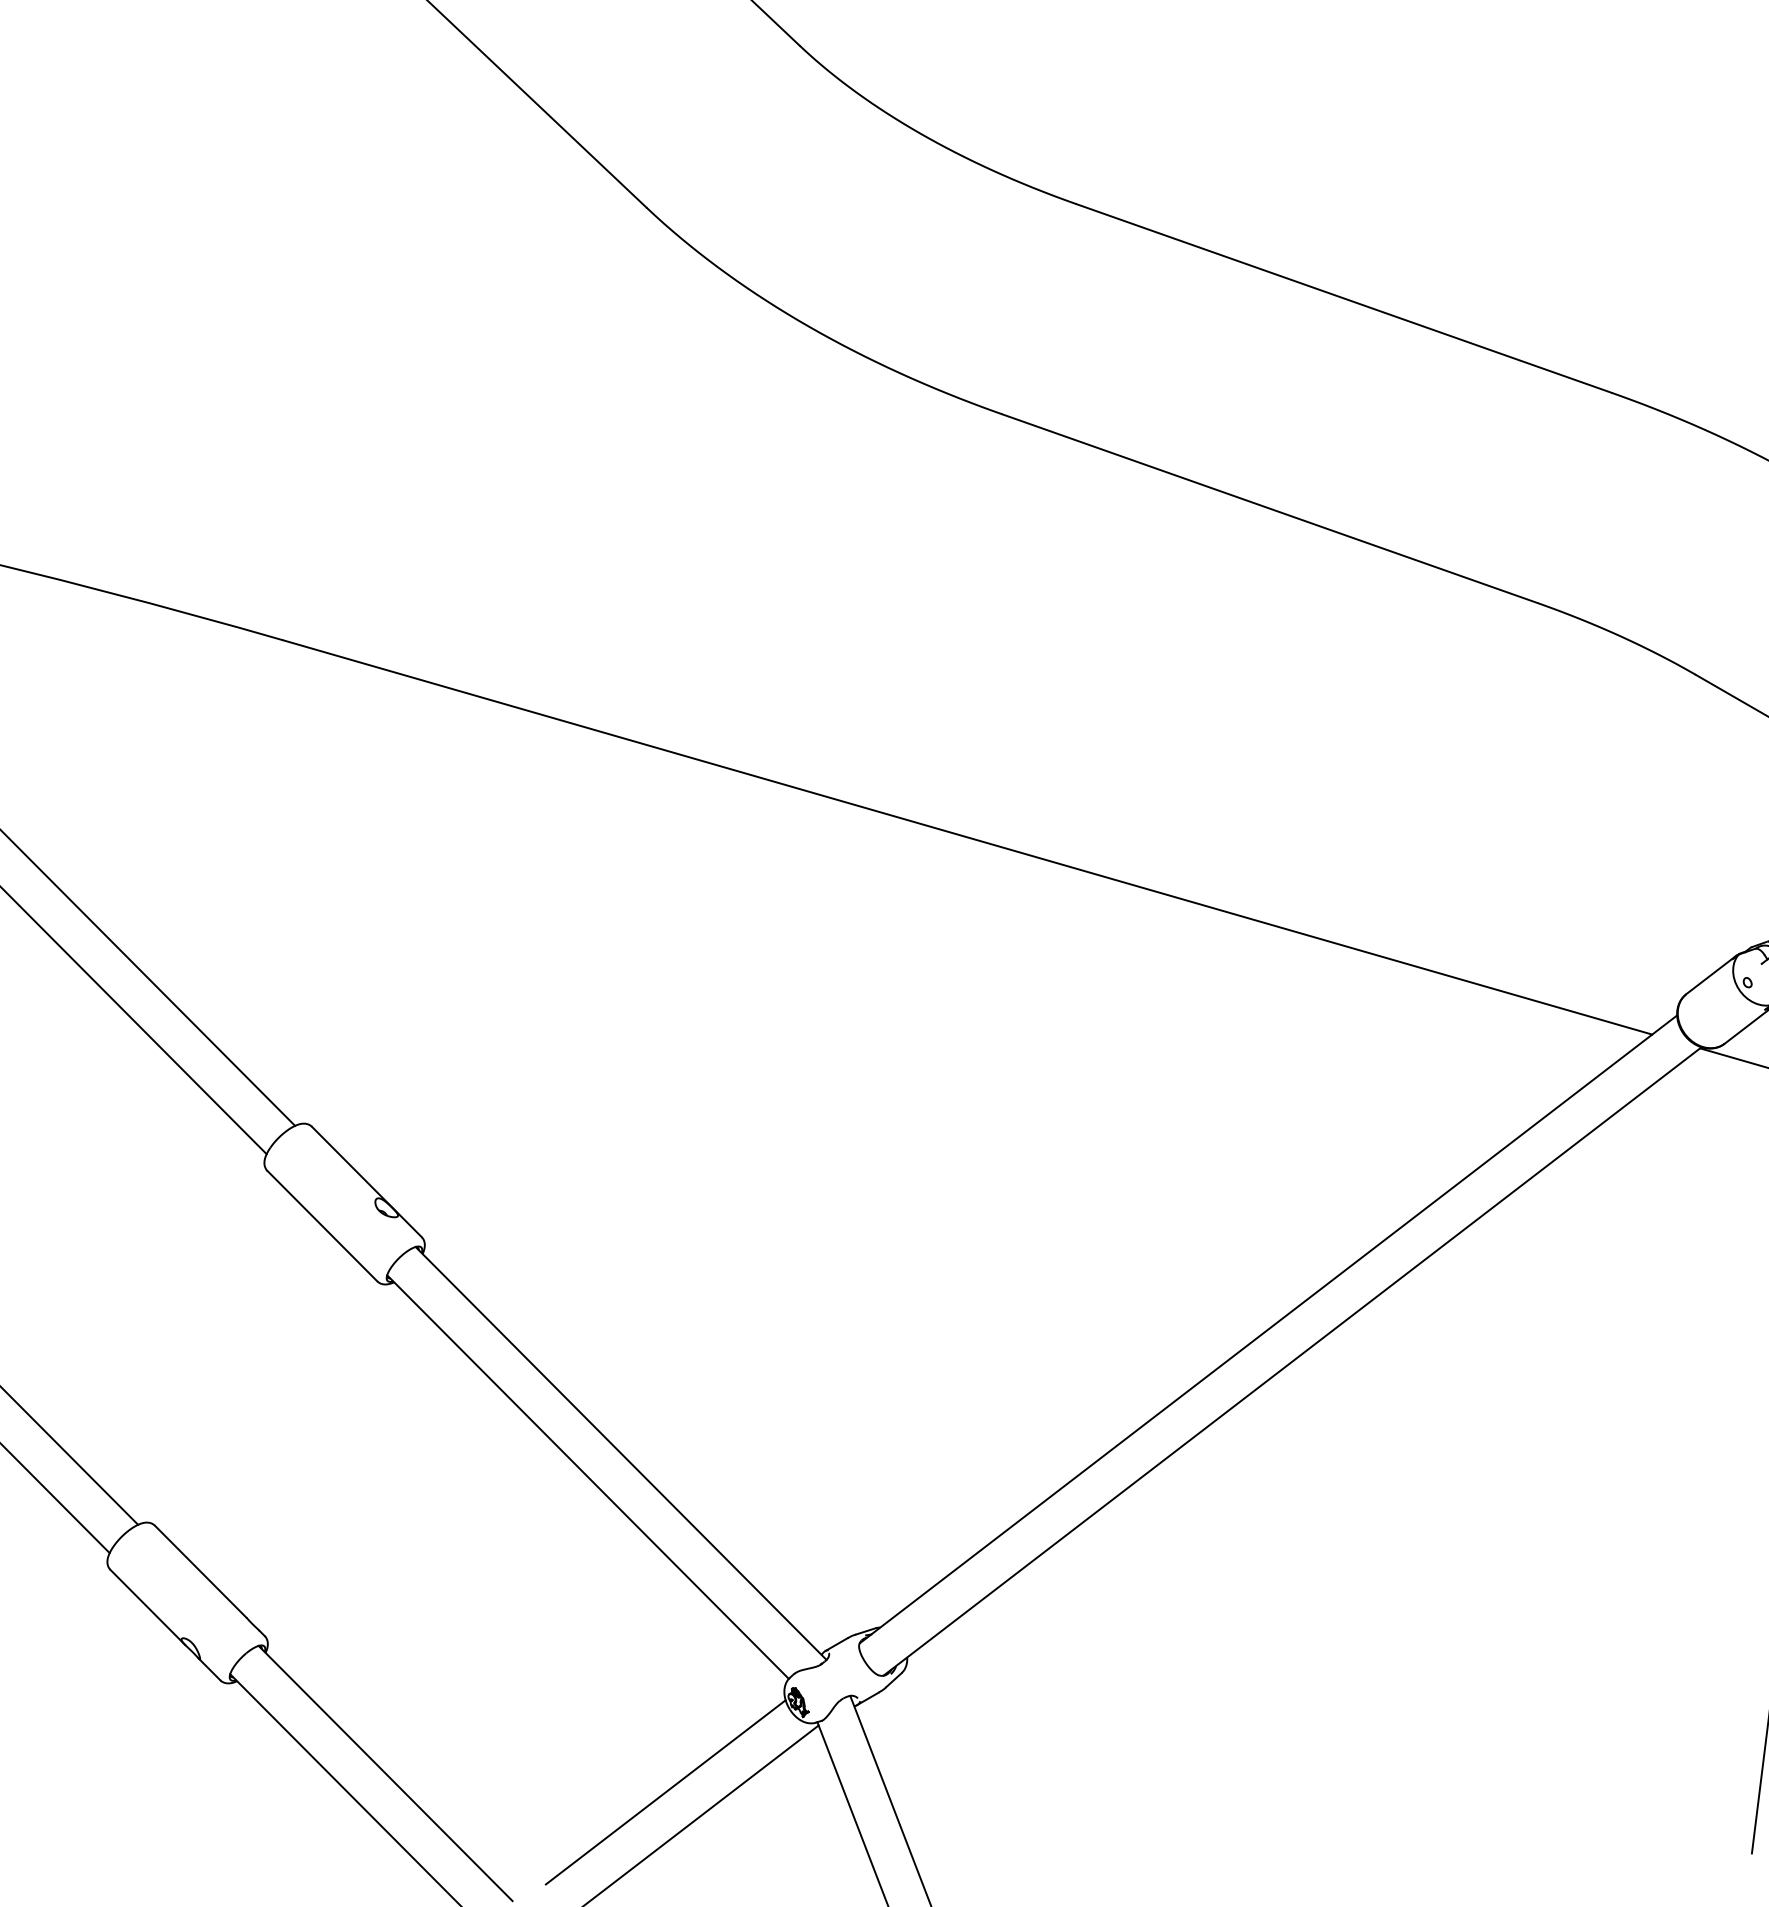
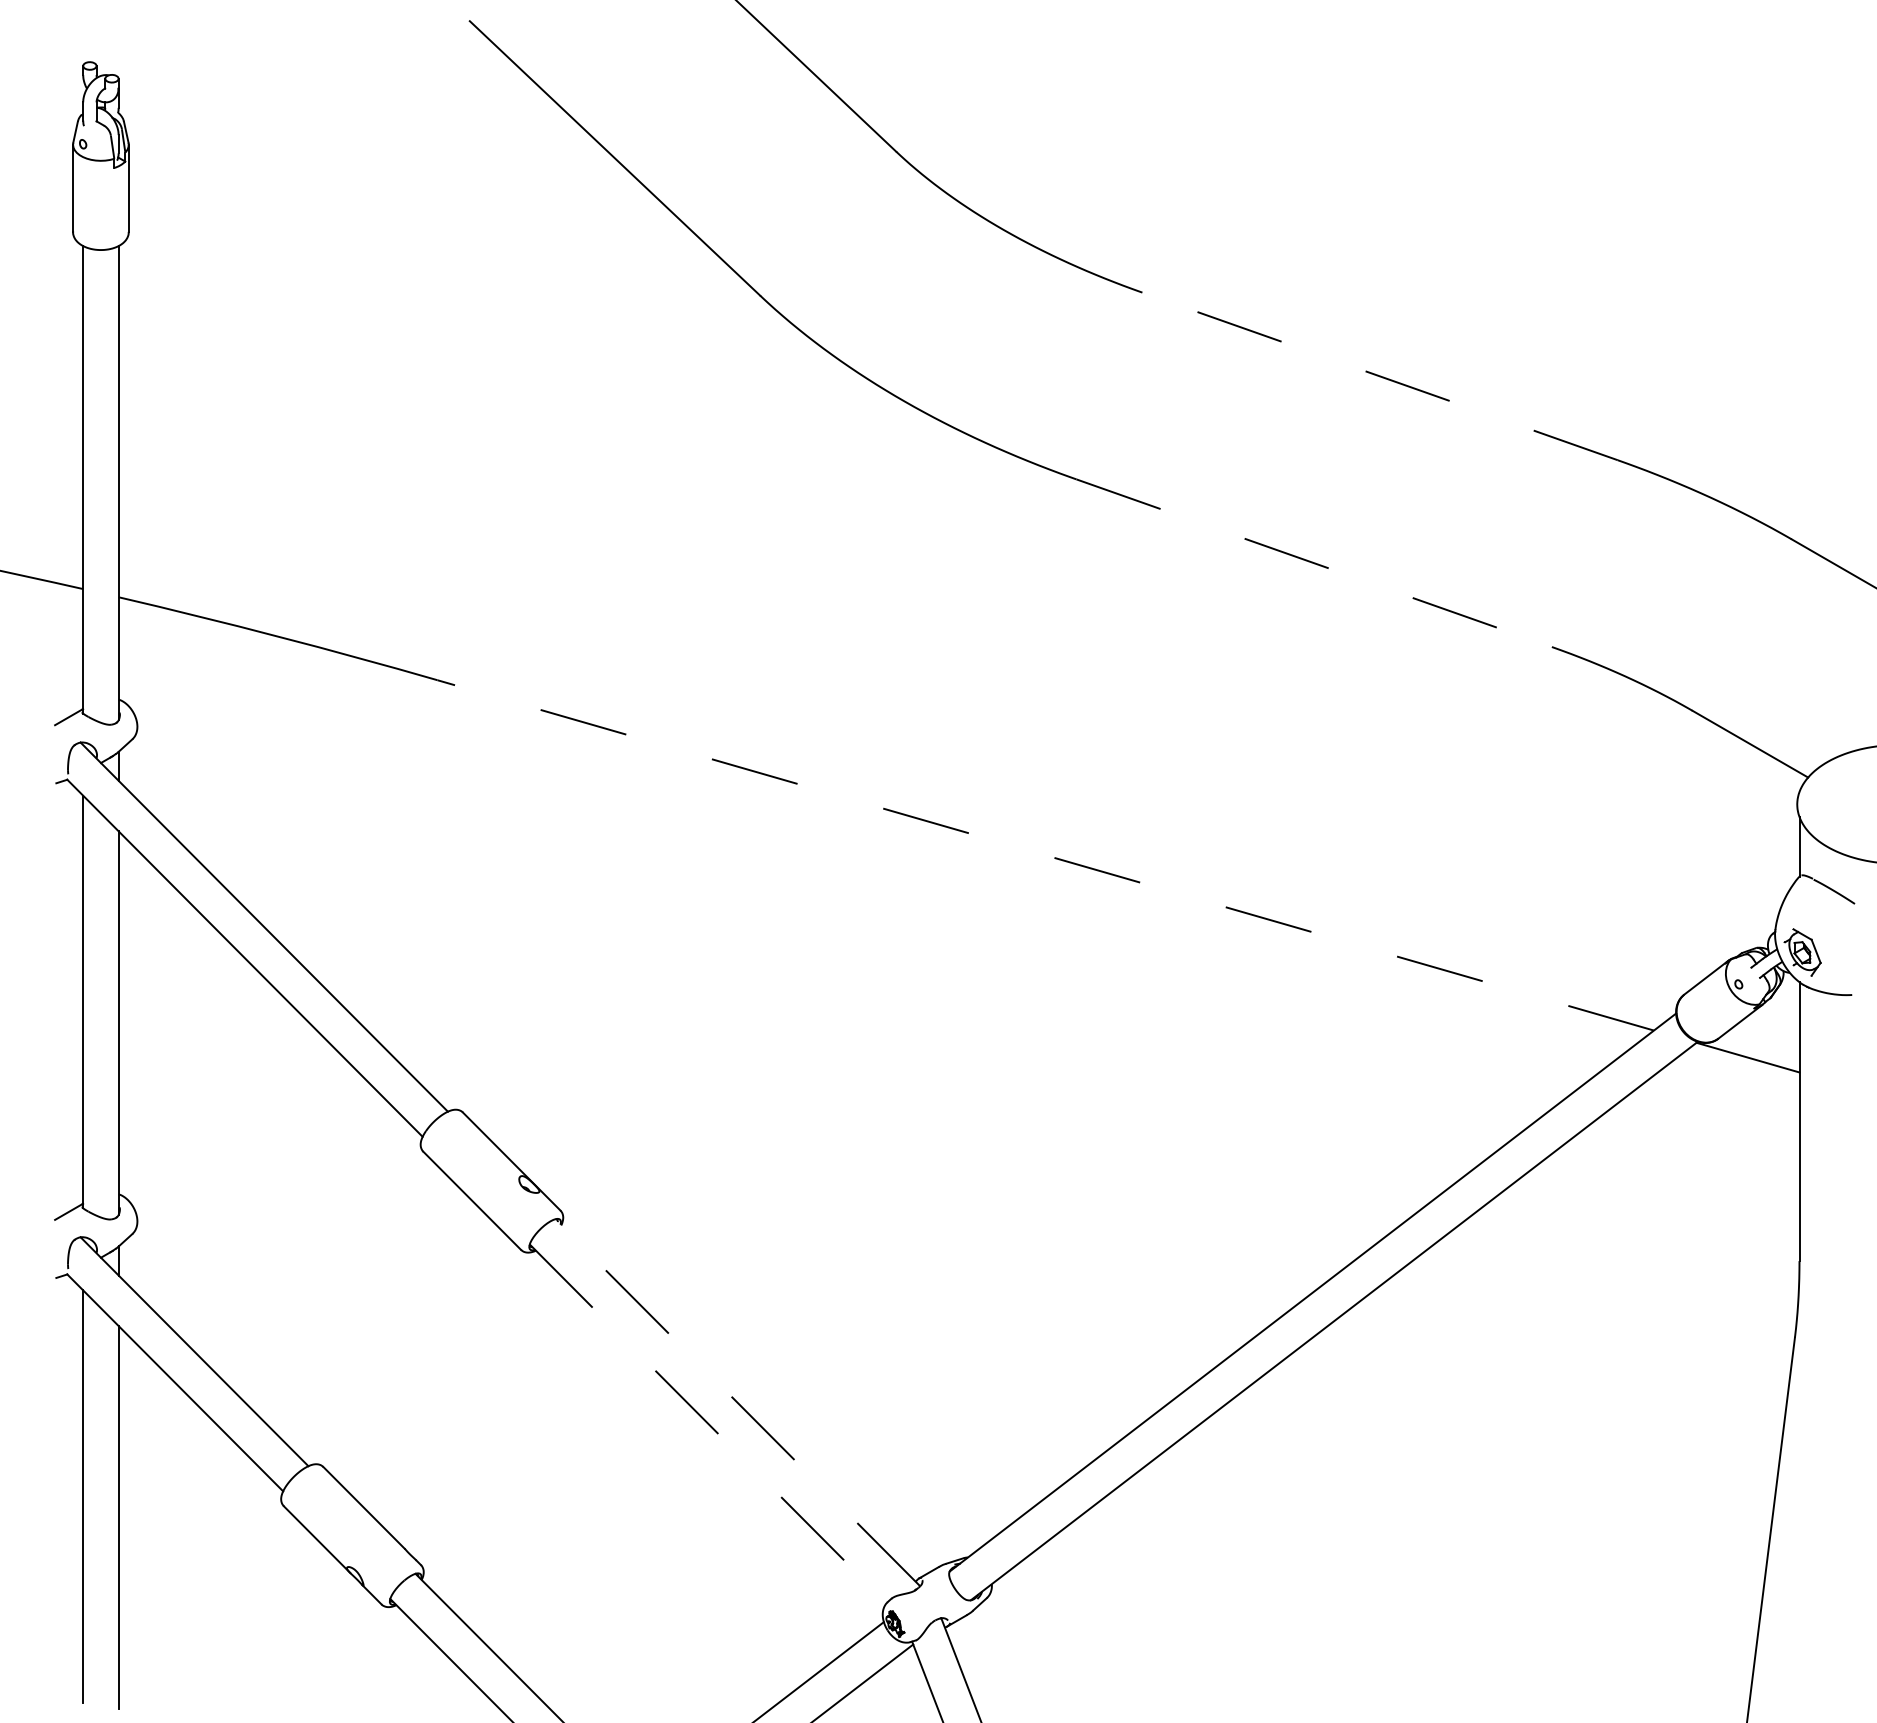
line: (1343, 298) -> (1379, 376), solid -> dashed
line: (1270, 508) -> (1314, 563), solid -> dashed
line: (967, 837) -> (1045, 855), solid -> dashed
line: (620, 1453) -> (737, 1402), solid -> dashed
line: (588, 1477) -> (708, 1424), solid -> dashed

